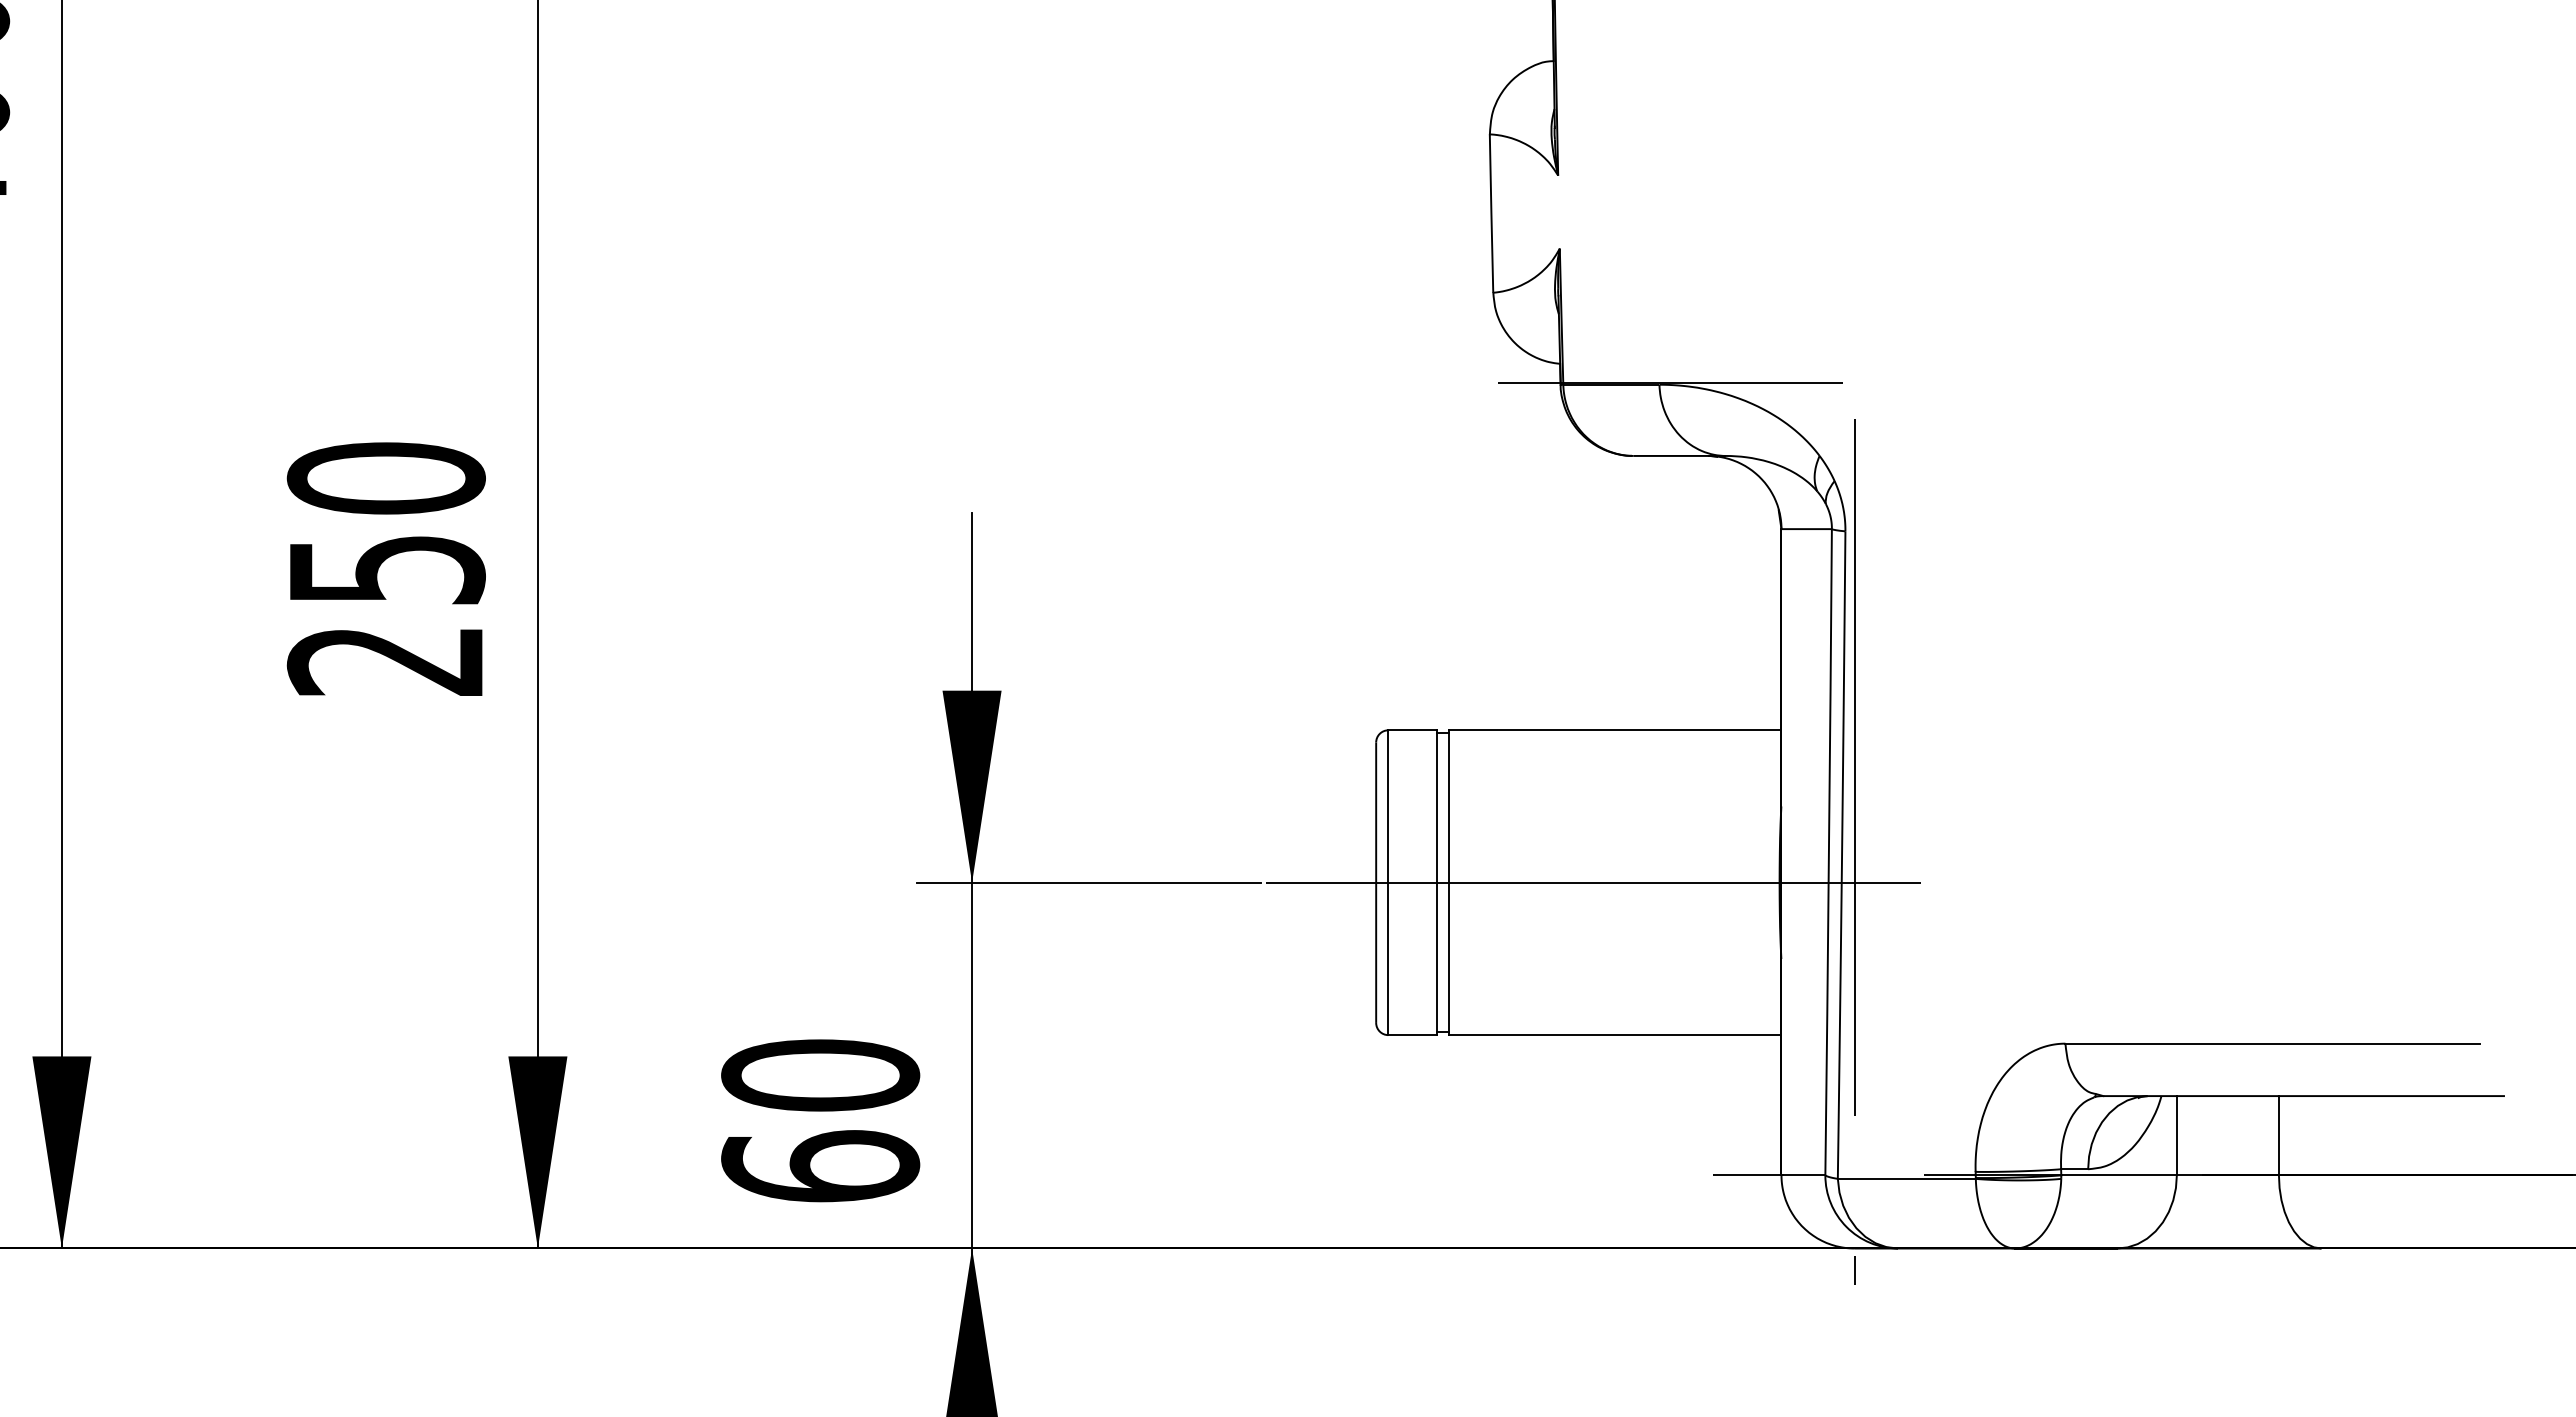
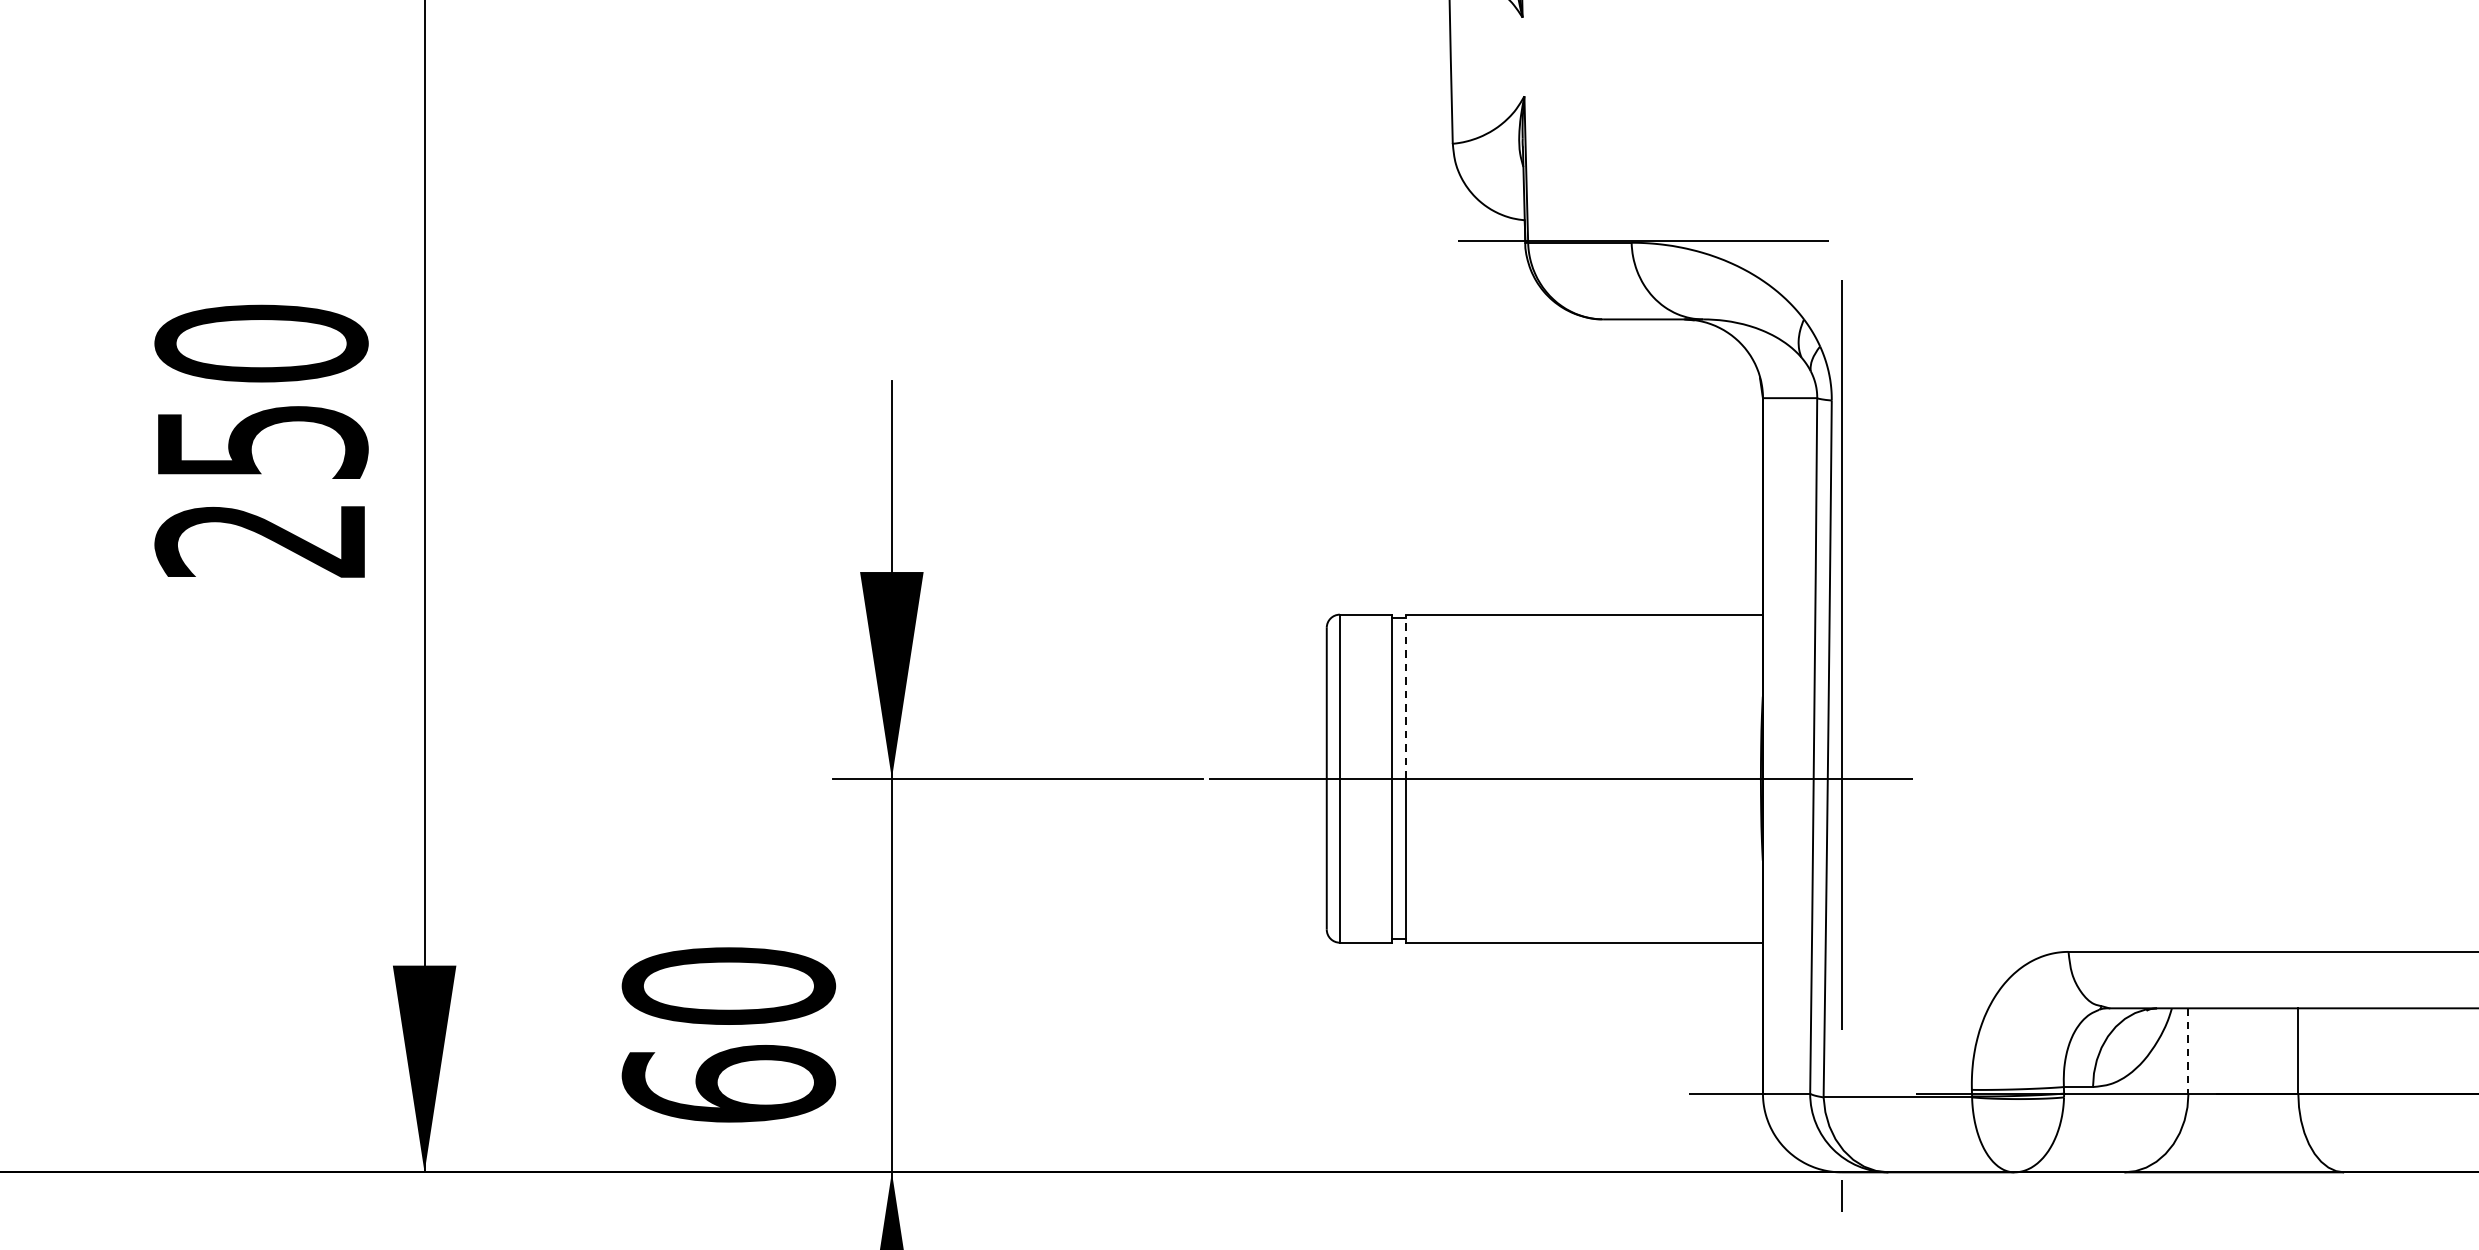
line: (1449, 806) -> (1405, 696), solid -> dashed
line: (2176, 1135) -> (2188, 1050), solid -> dashed

